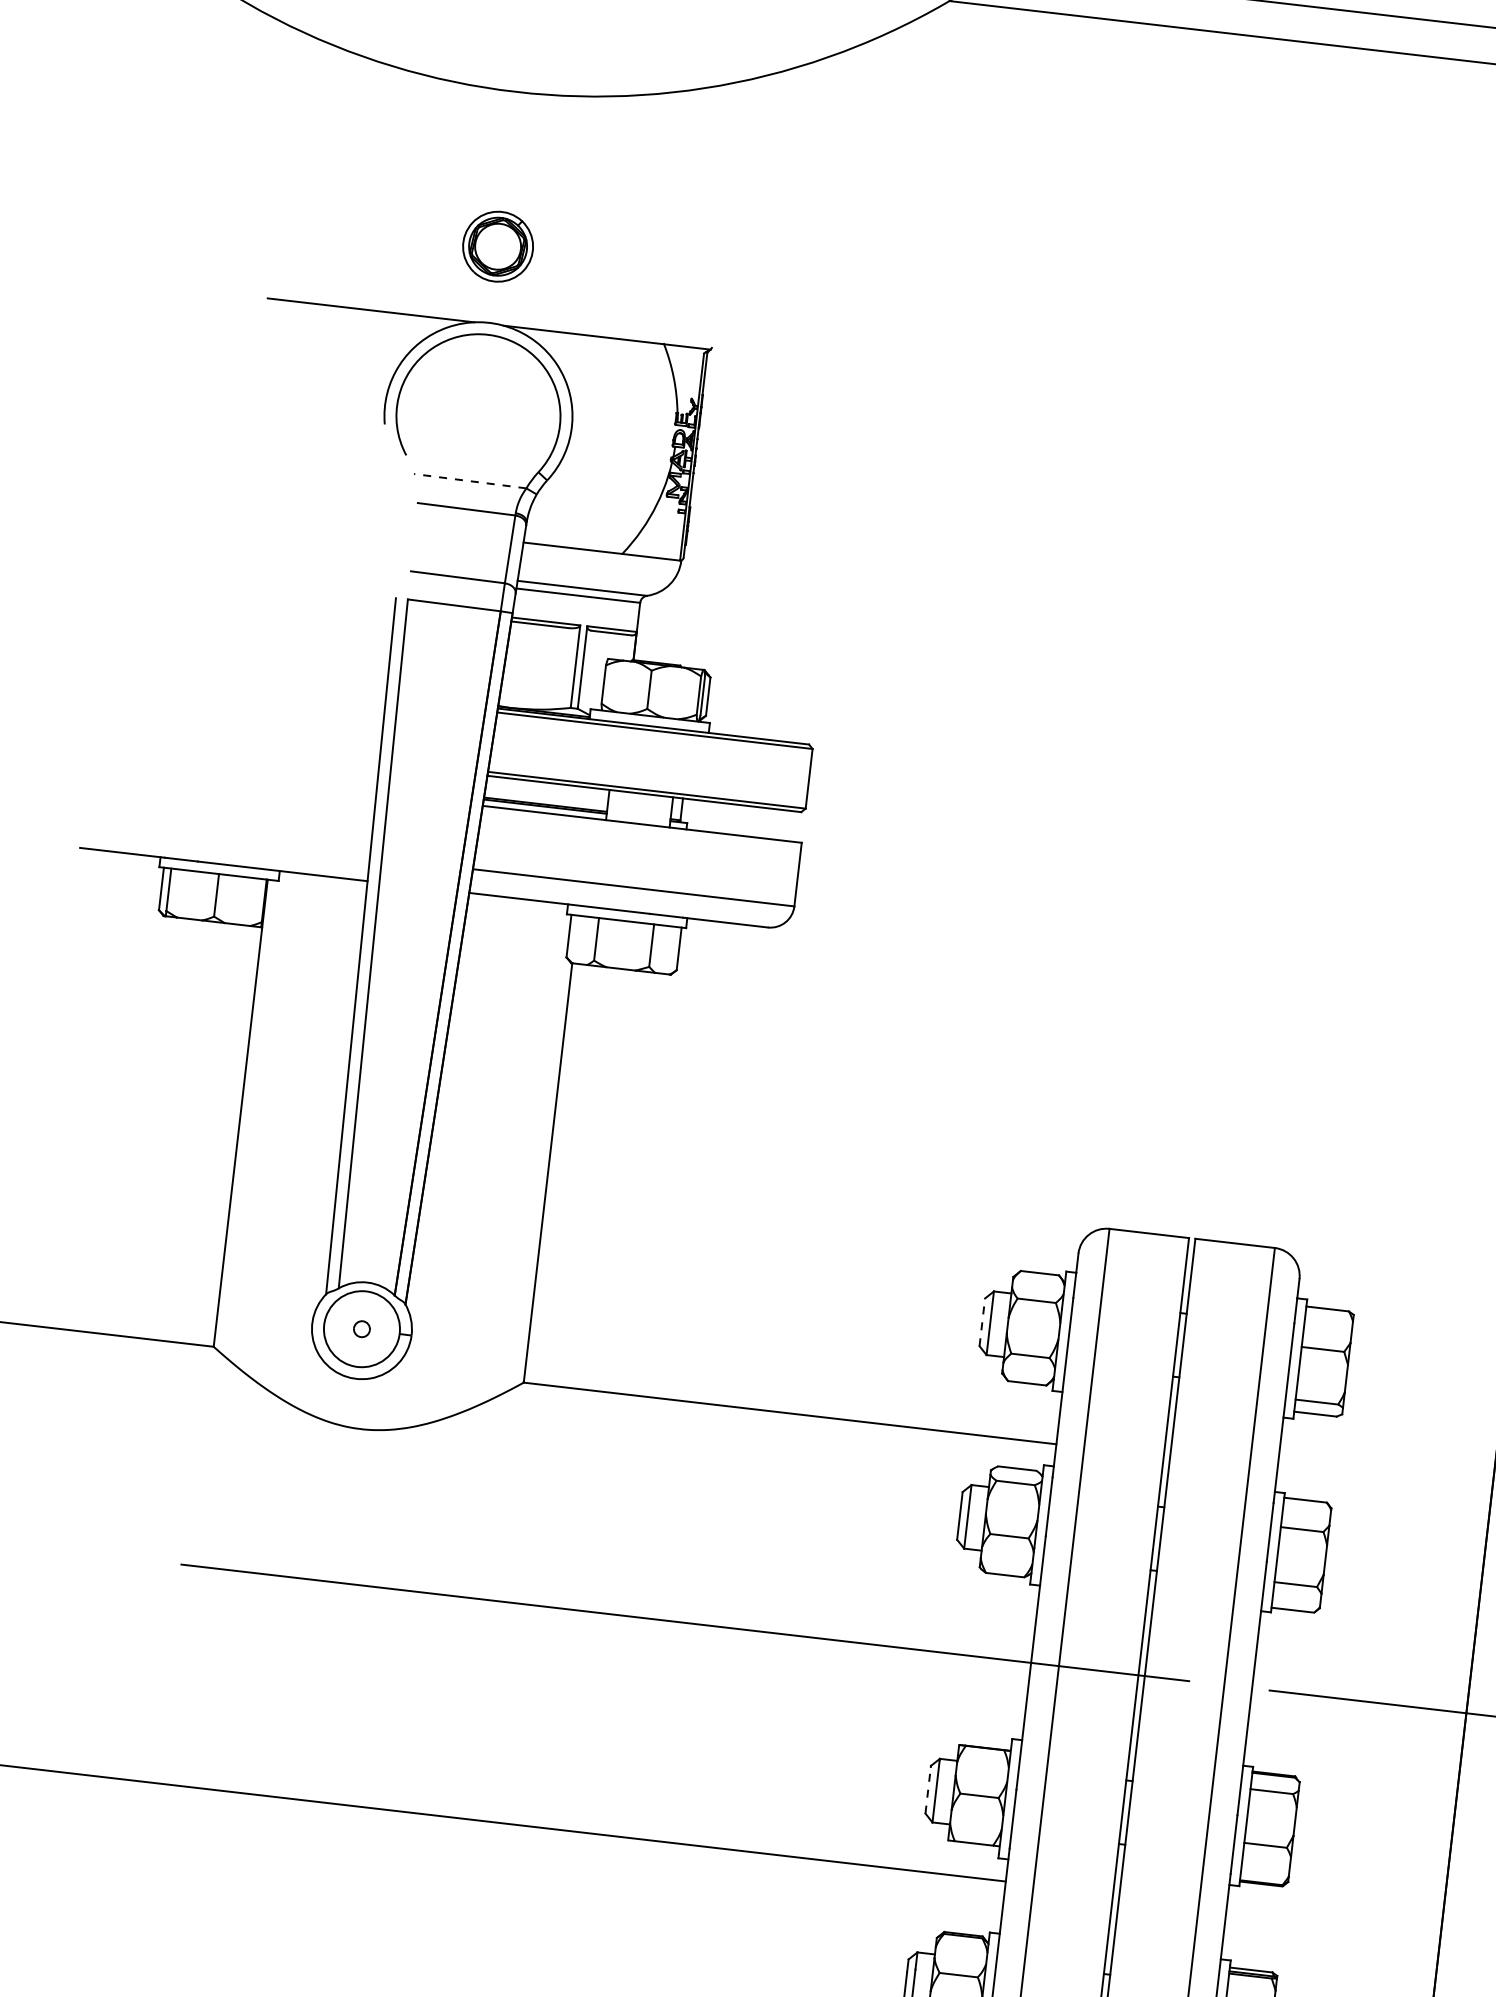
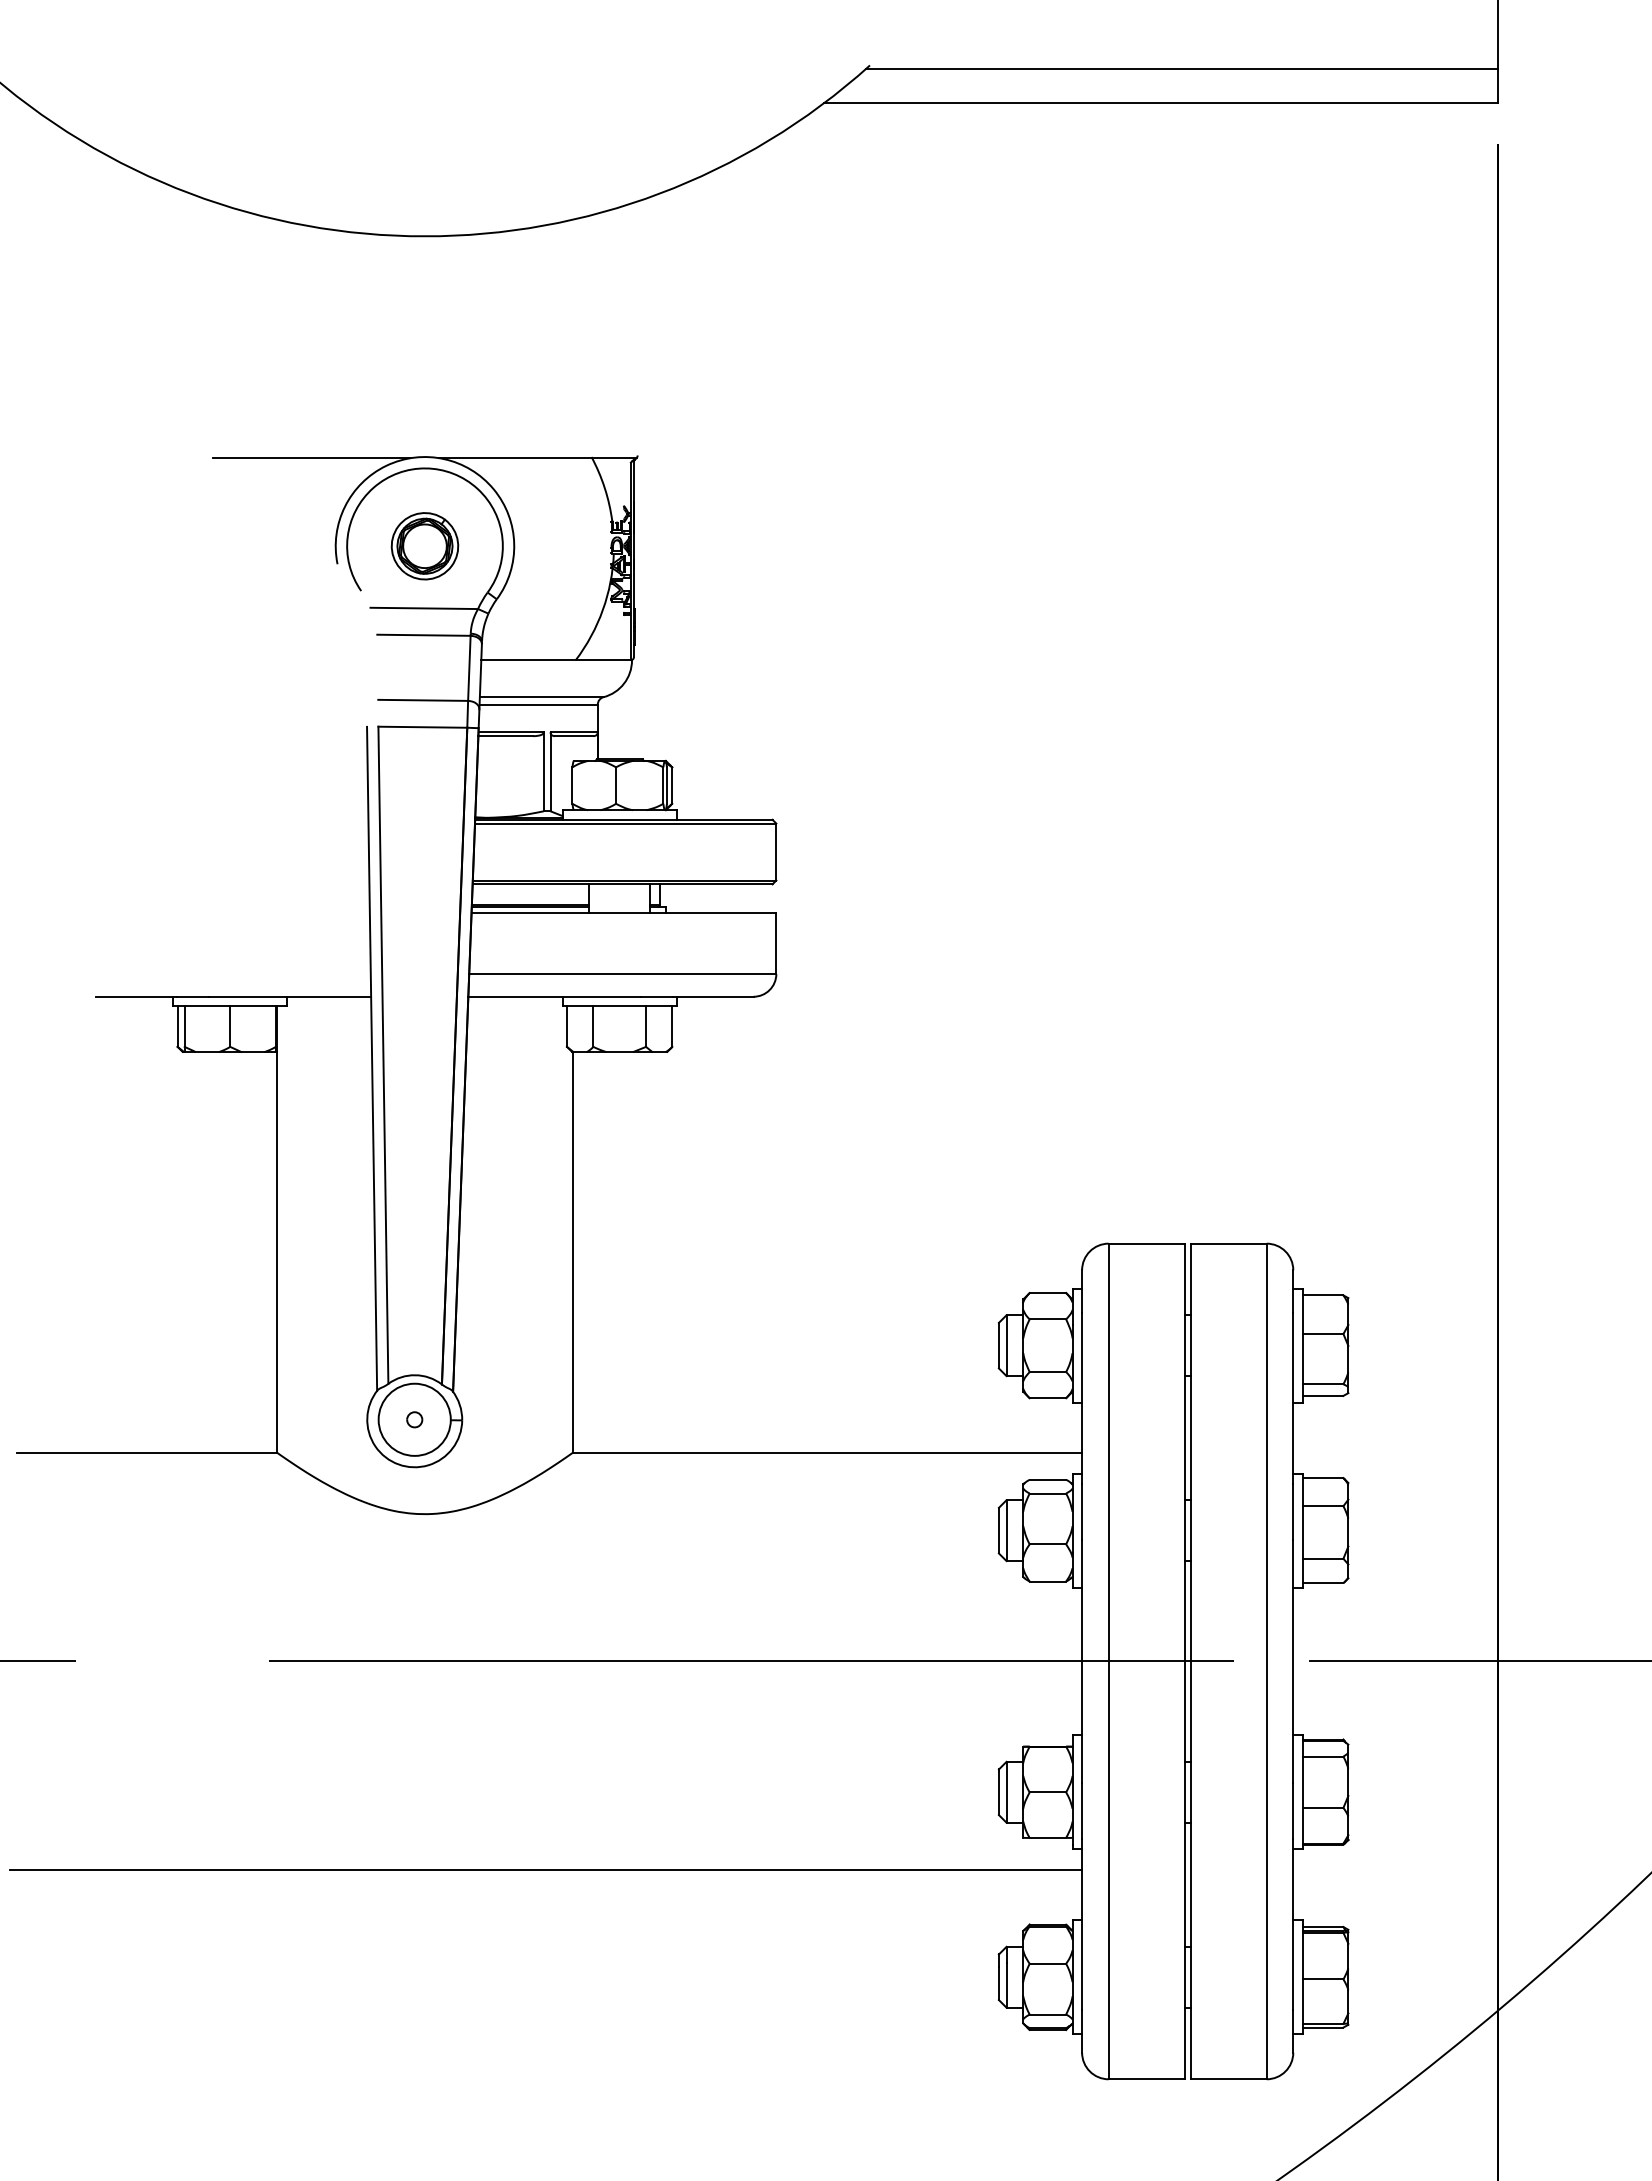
part: (497, 246) -> (424, 546), moved
line: (470, 481) -> (424, 608), dashed -> solid
line: (981, 1322) -> (998, 1345), dashed -> solid
line: (927, 1789) -> (998, 1792), dashed -> solid

